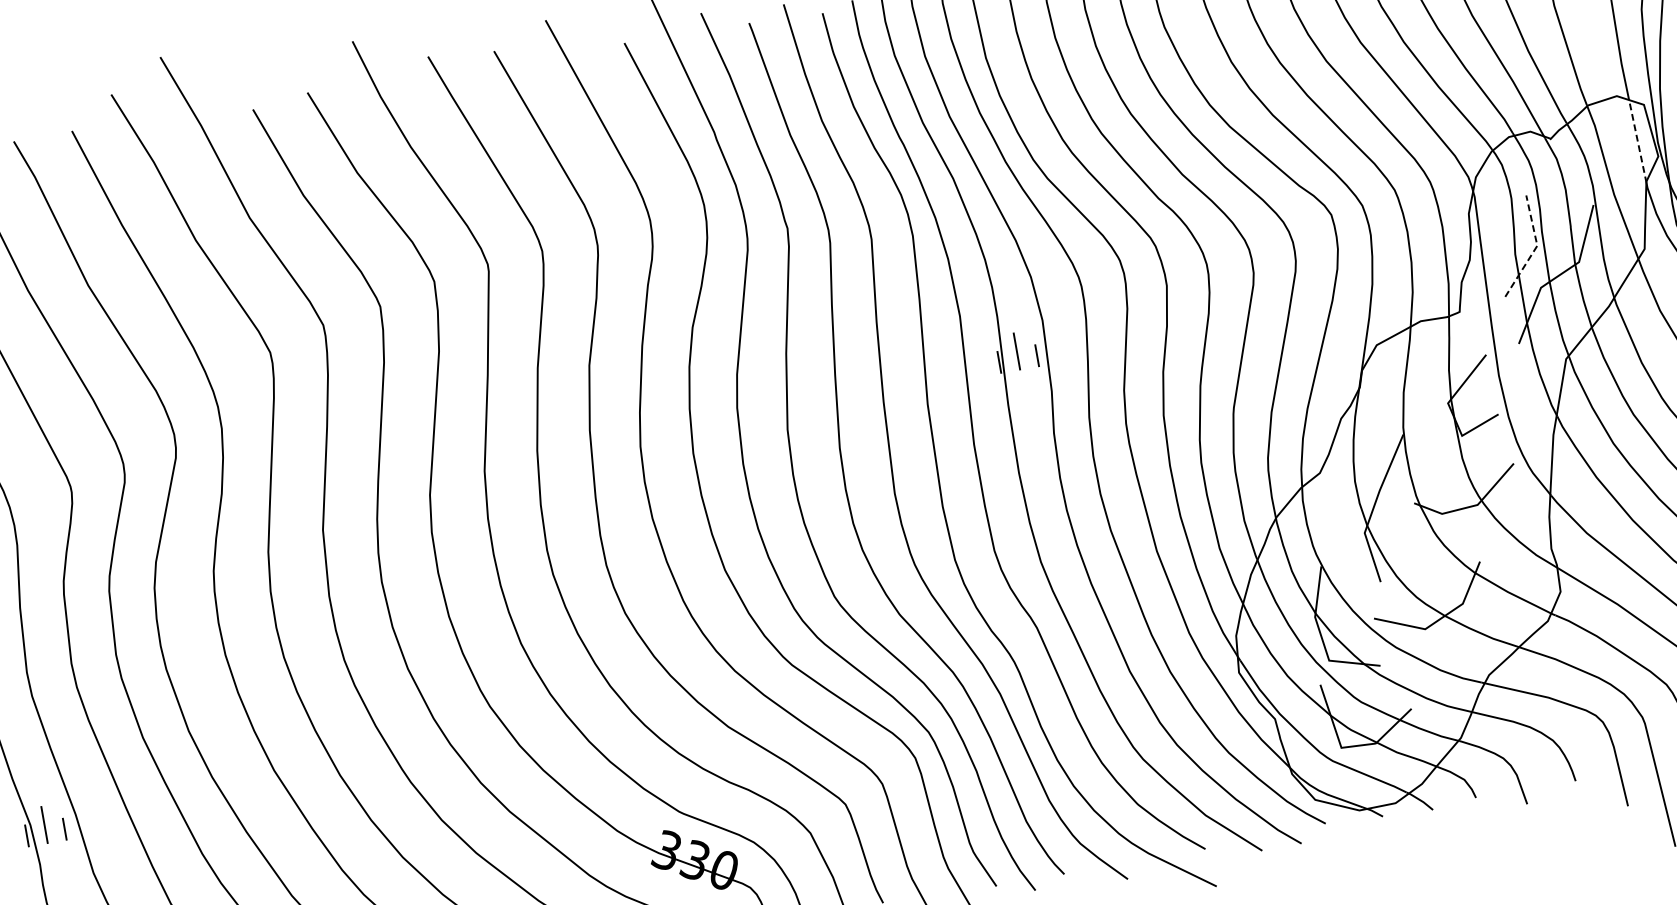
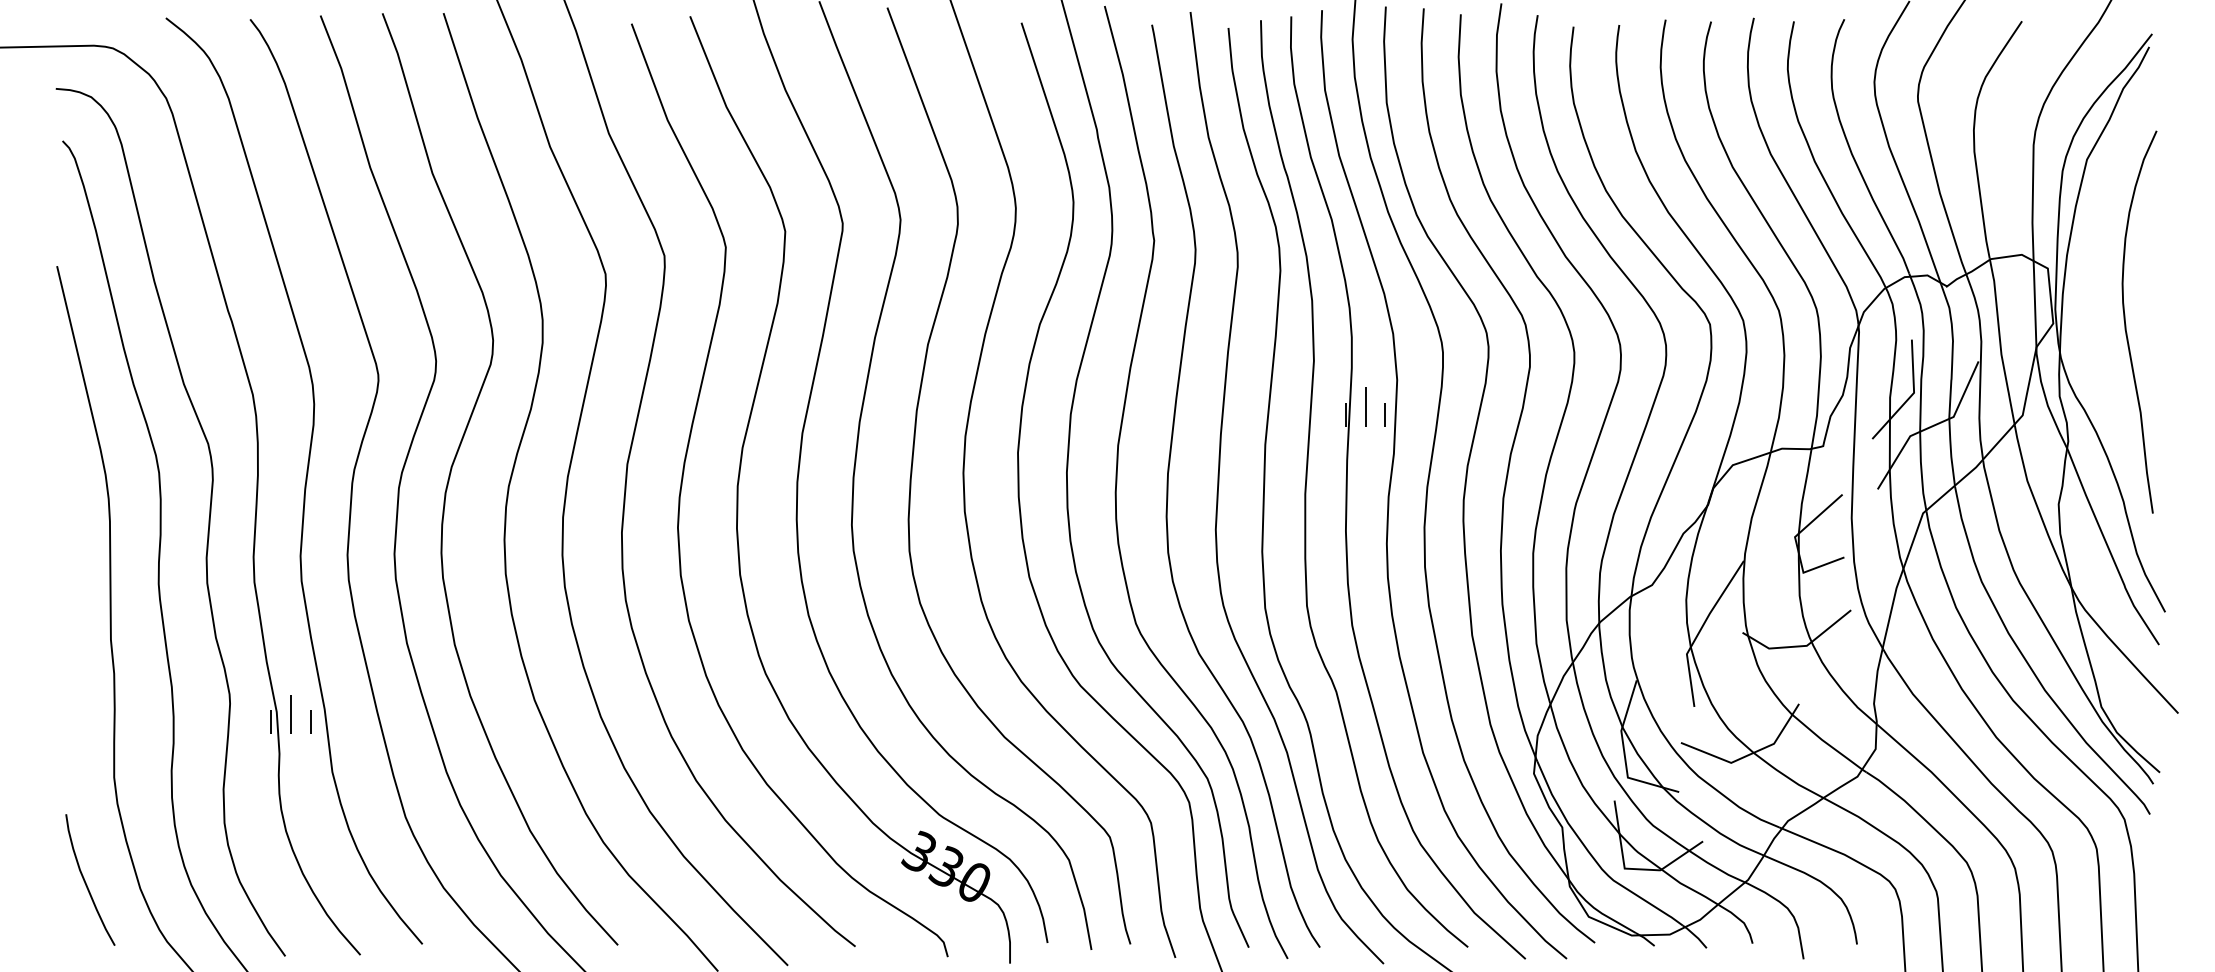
line: (1638, 141) -> (2035, 304), dashed -> solid
line: (1535, 248) -> (1911, 395), dashed -> solid

